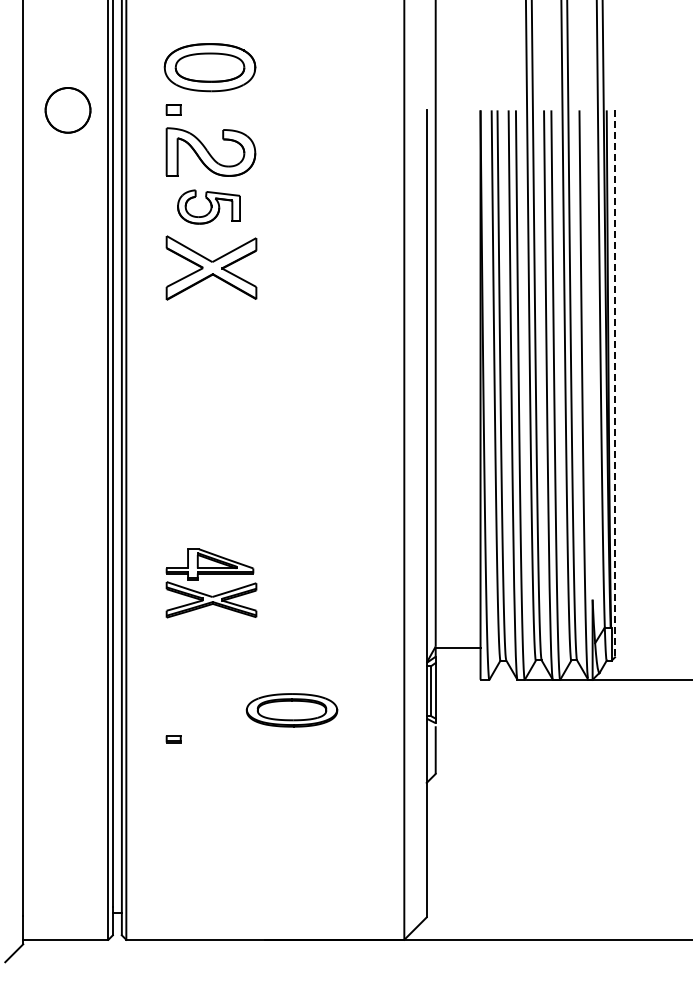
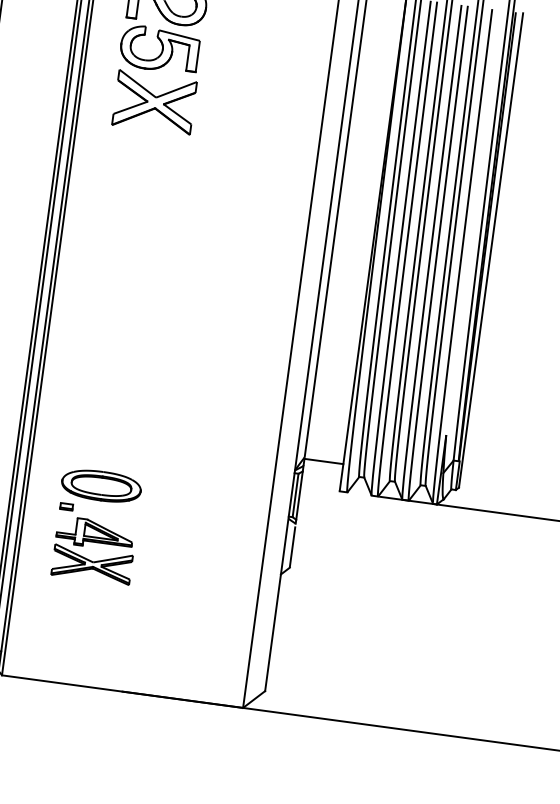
part: (208, 206) -> (159, 48), size x1.43
line: (615, 384) -> (491, 251), dashed -> solid
part: (211, 574) -> (95, 542), moved
part: (291, 710) -> (101, 486), moved

